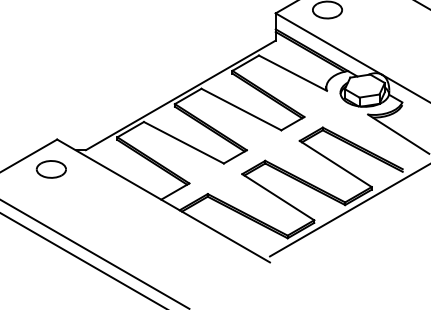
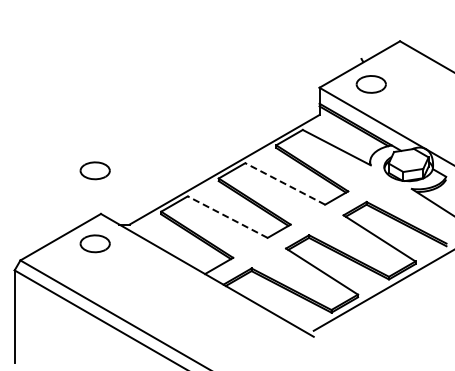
part: (50, 96) -> (94, 170), added
line: (240, 109) -> (284, 183), solid -> dashed
line: (183, 142) -> (227, 216), solid -> dashed

